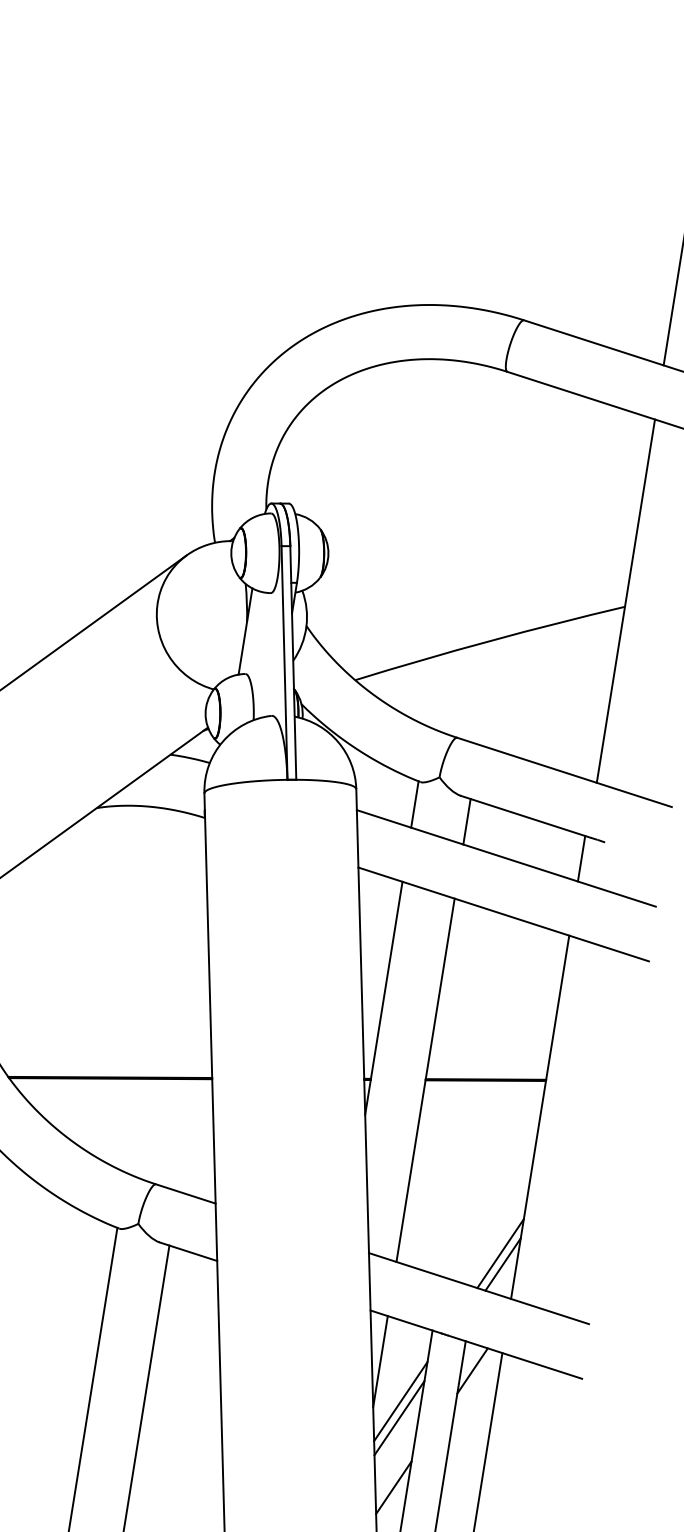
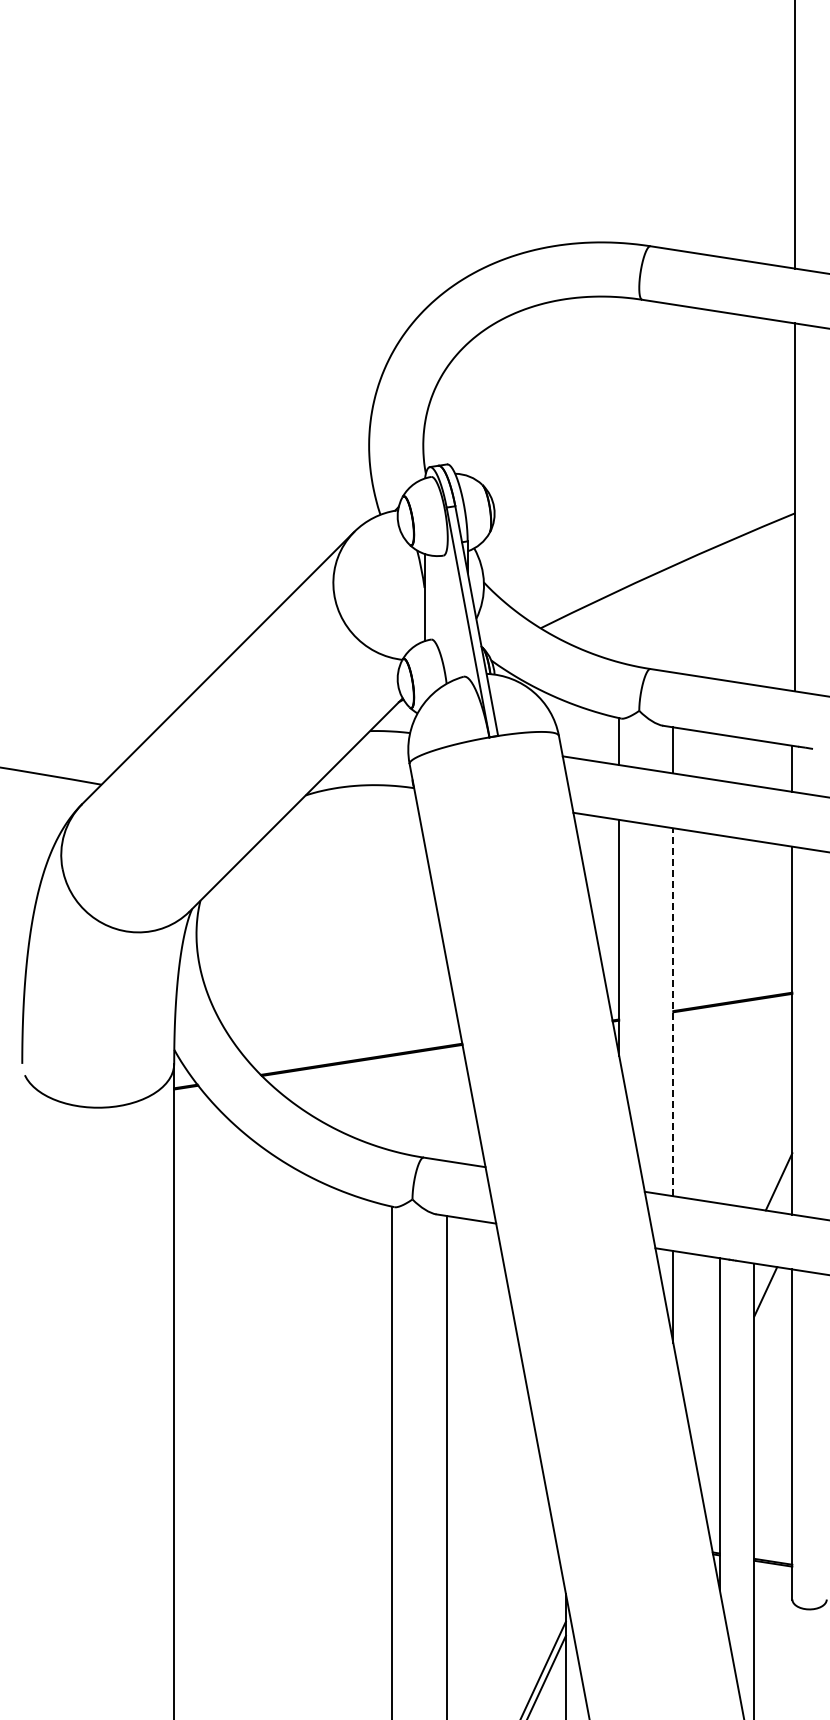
line: (425, 1080) -> (673, 1012), solid -> dashed
line: (500, 1253) -> (774, 1171), removed
line: (400, 1401) -> (699, 1333), removed
line: (399, 1417) -> (700, 1349), removed
line: (393, 1487) -> (706, 1419), removed

